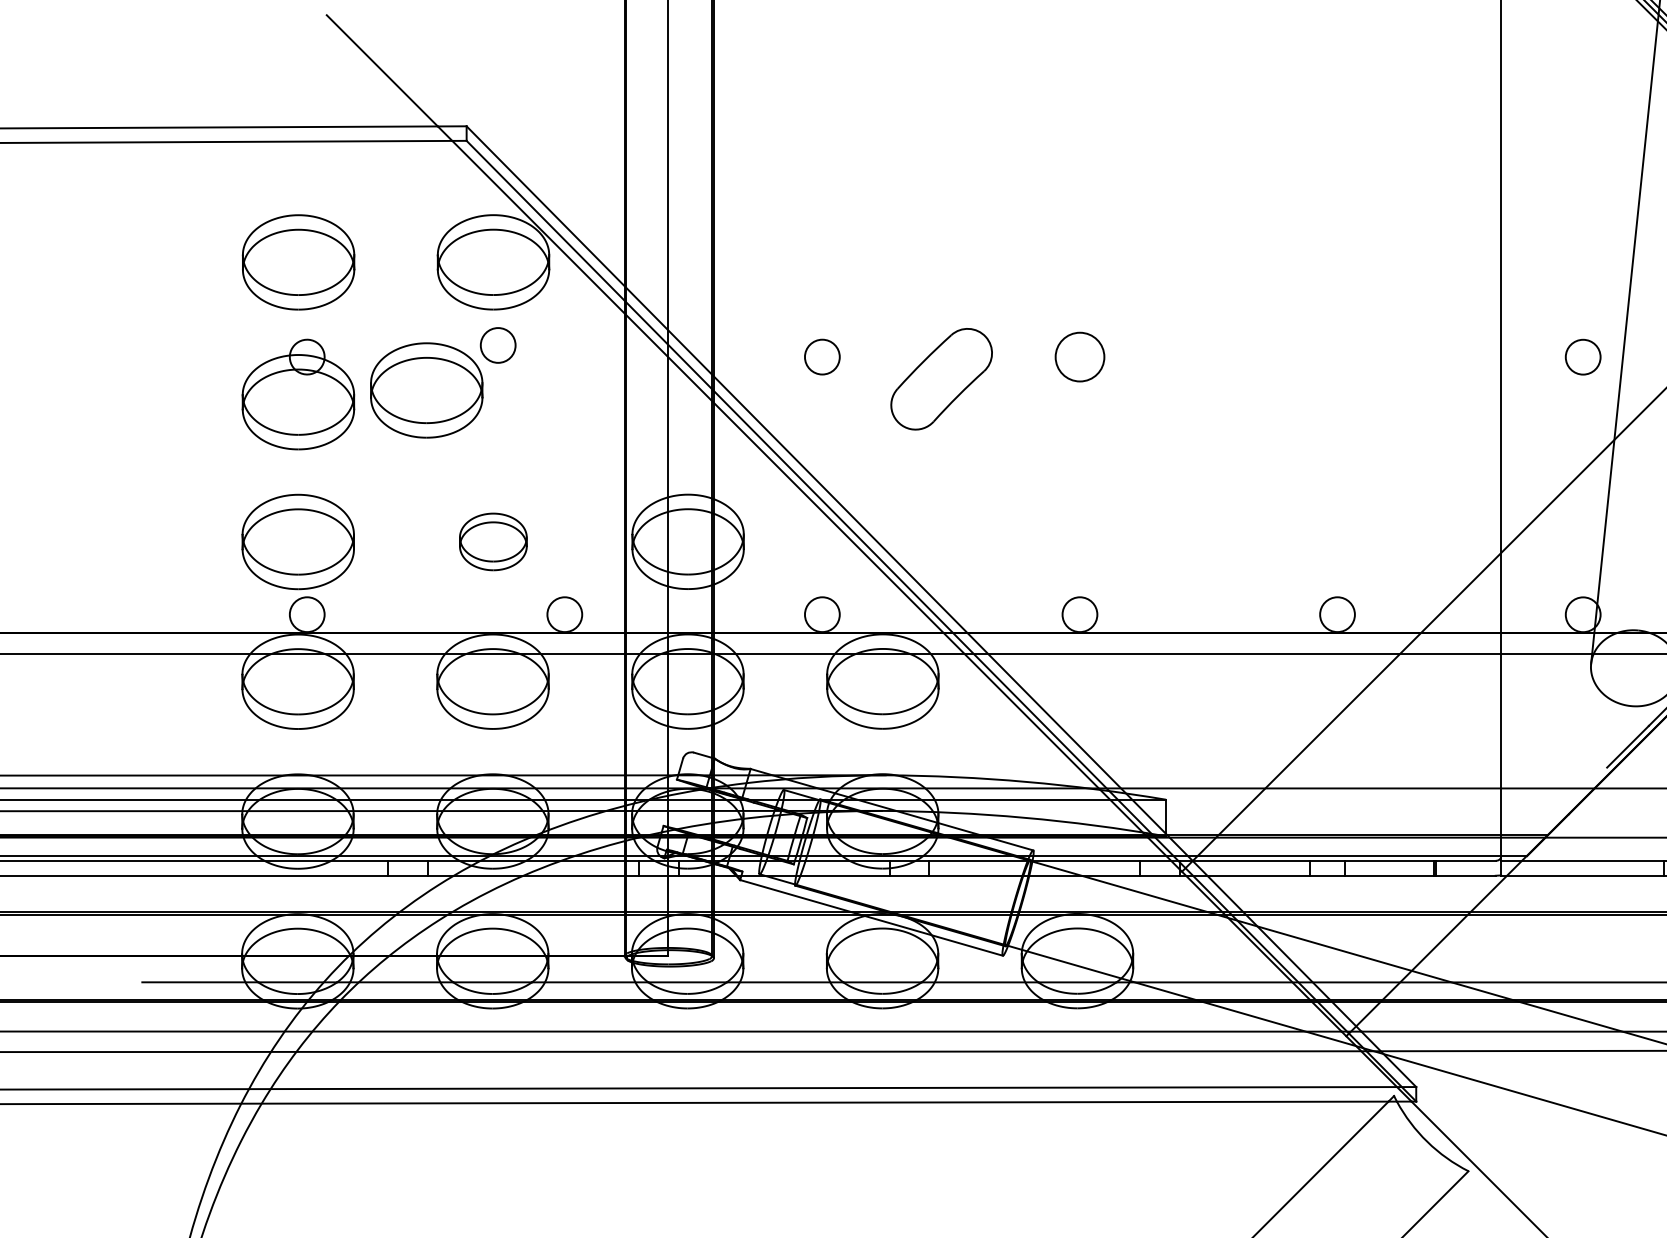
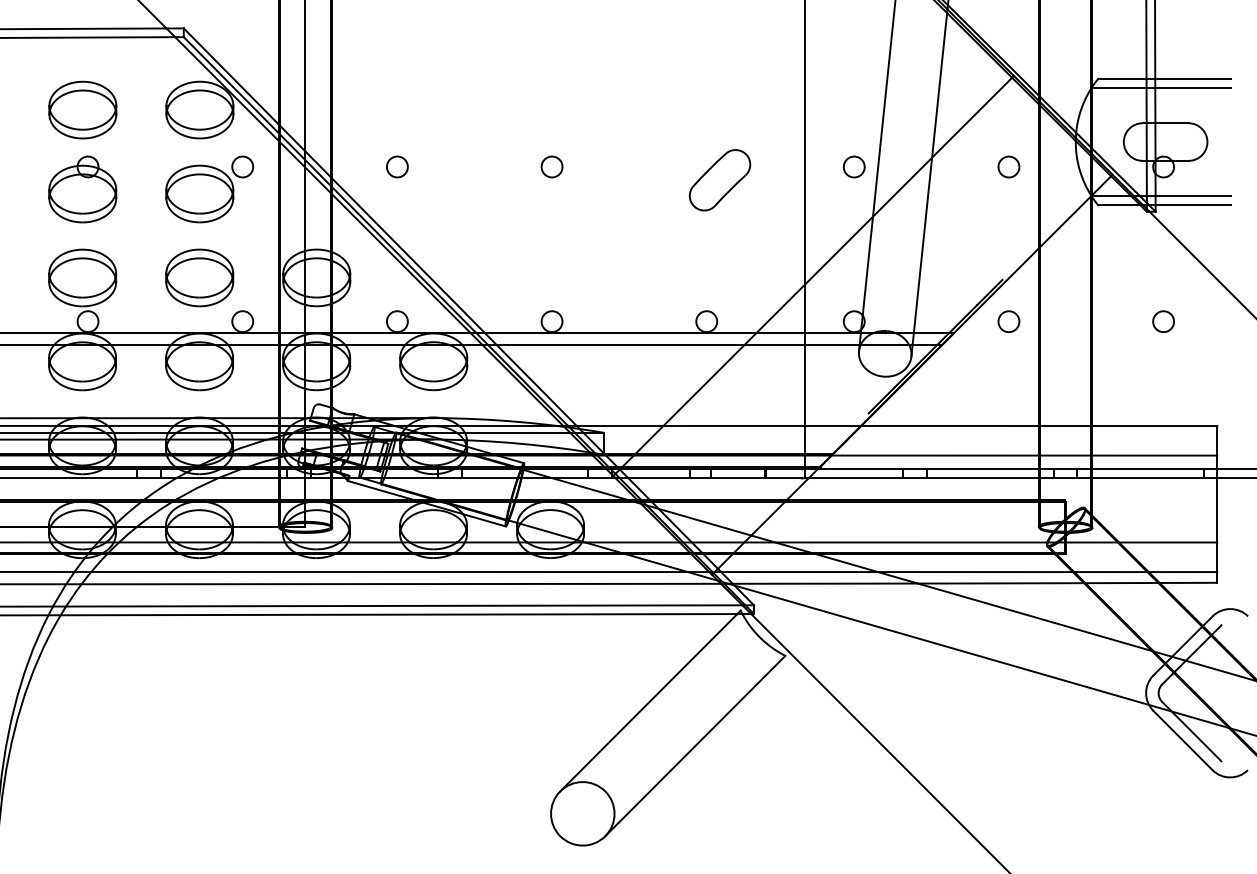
circle: (1078, 356) -> (551, 166), size x0.71
part: (940, 379) -> (719, 180), moved
part: (442, 382) -> (209, 189), moved
part: (492, 541) -> (199, 277), size x1.67

